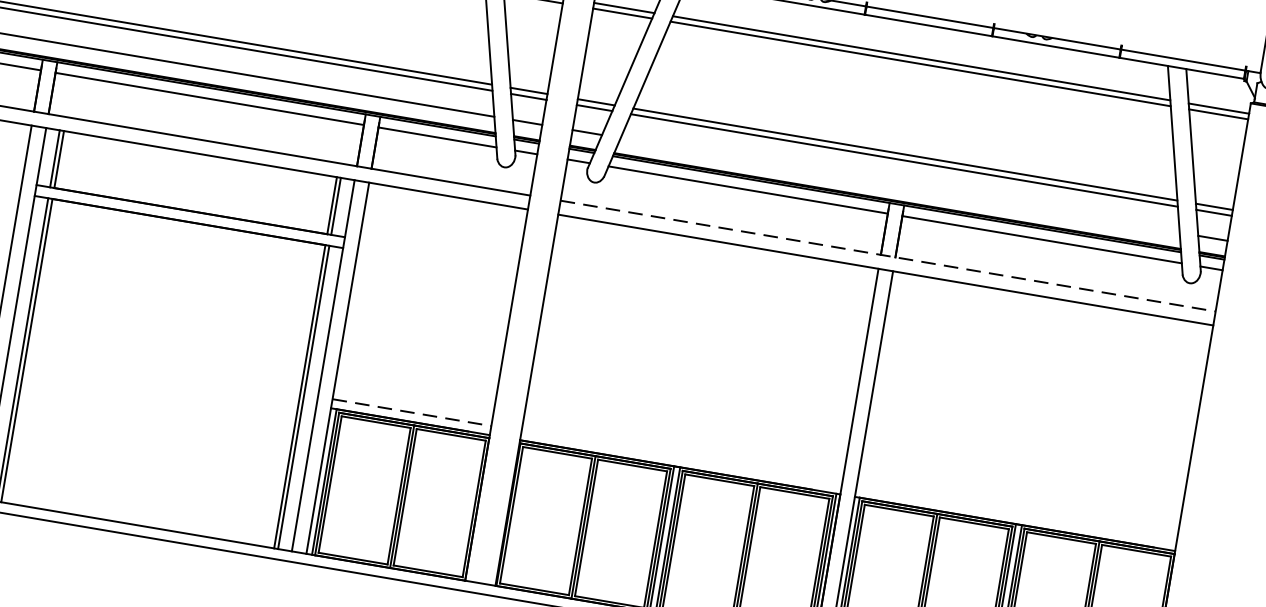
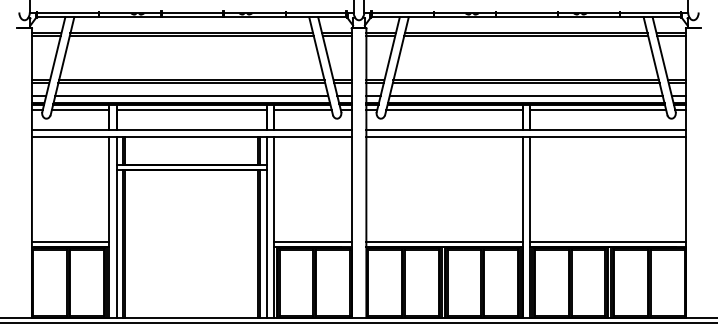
line: (898, 185) -> (525, 95), added
line: (888, 257) -> (526, 130), dashed -> solid
line: (411, 412) -> (312, 242), dashed -> solid
line: (681, 458) -> (444, 242), added
line: (1015, 514) -> (607, 242), added

